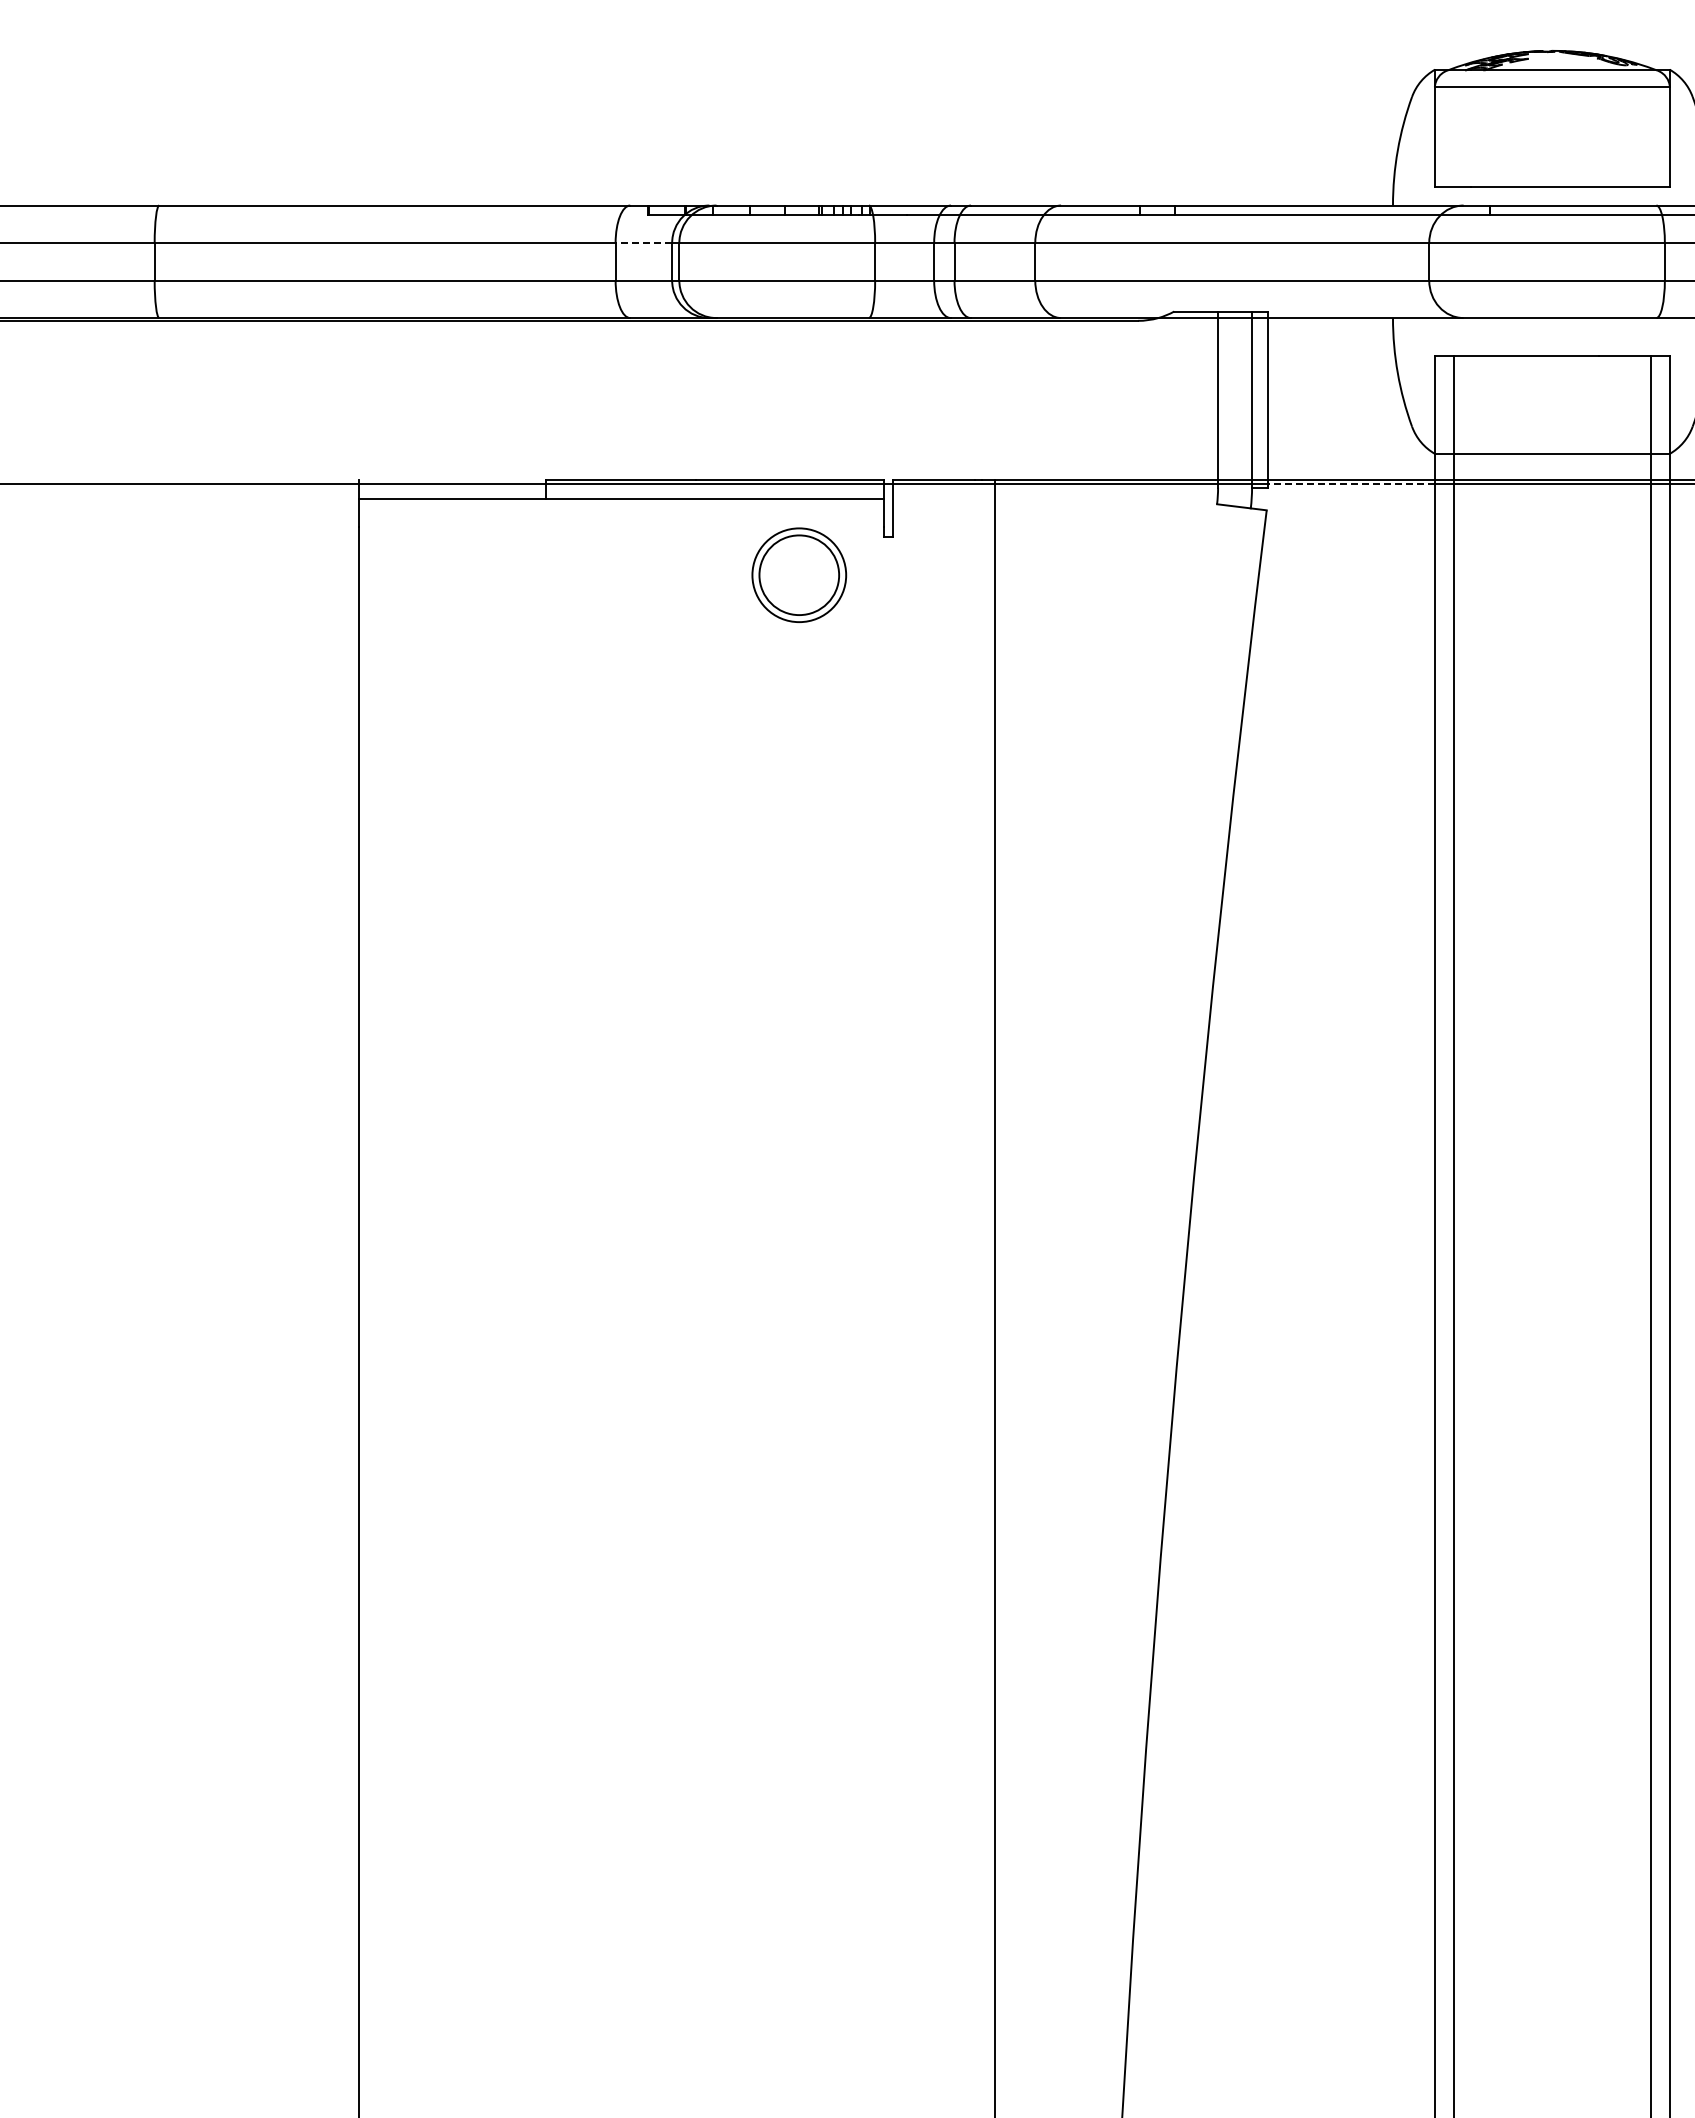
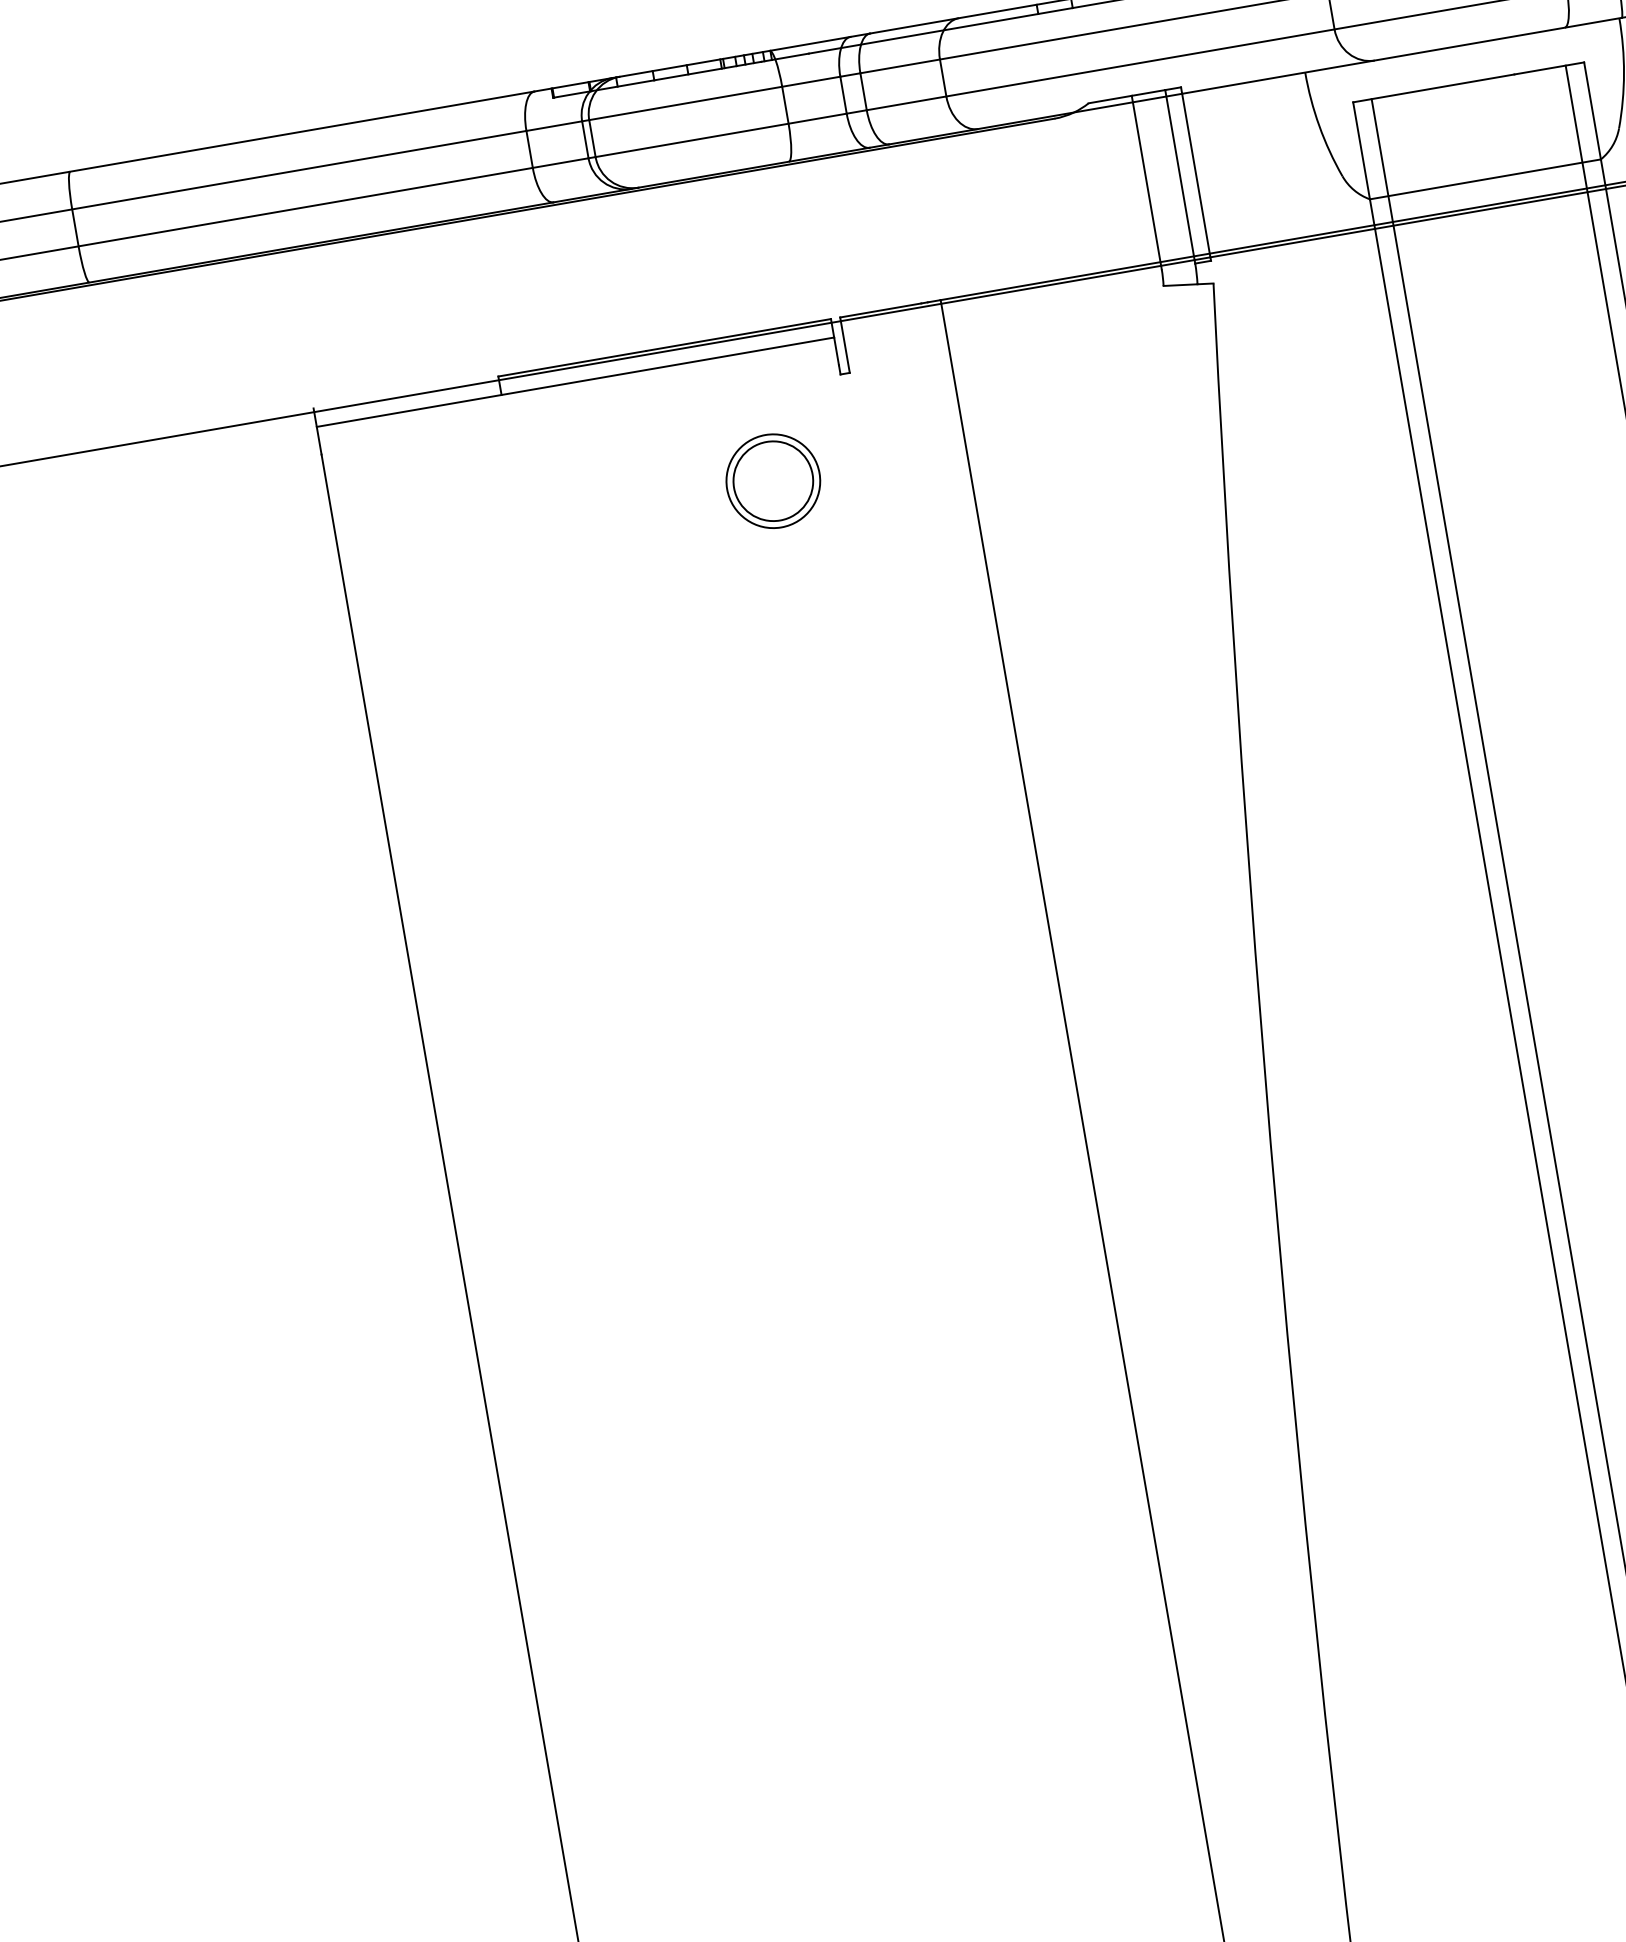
line: (643, 243) -> (553, 126), dashed -> solid
line: (1351, 484) -> (1292, 243), dashed -> solid
part: (799, 574) -> (773, 480), moved

